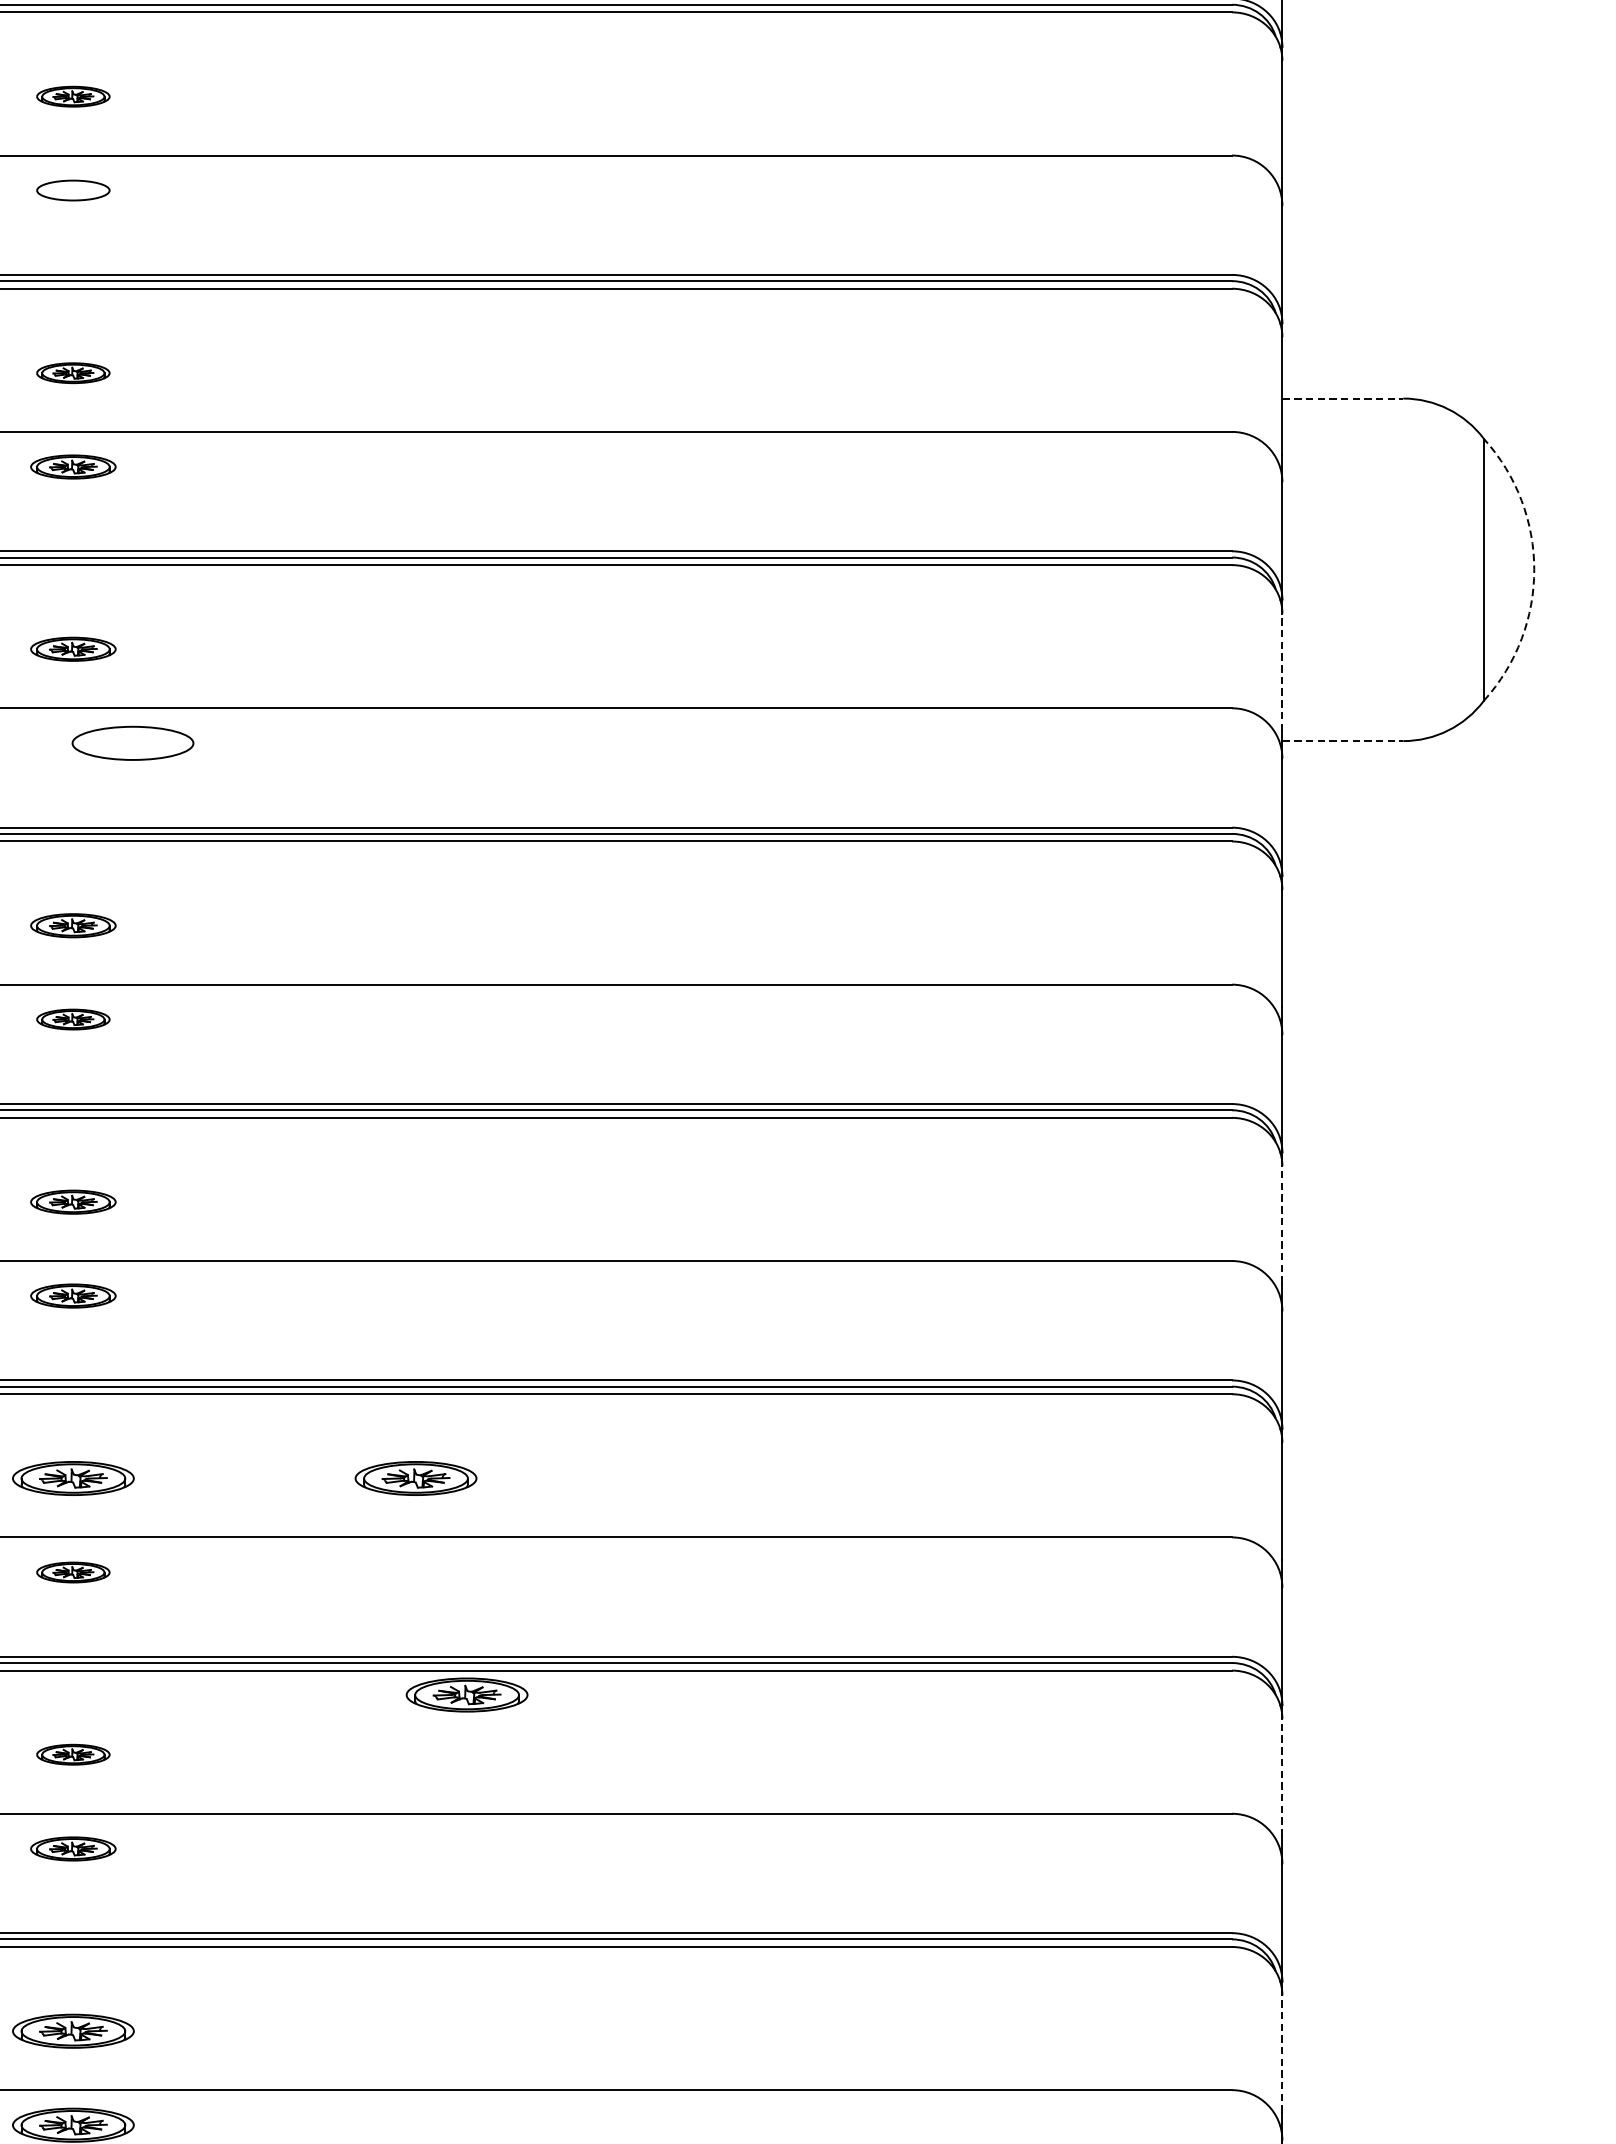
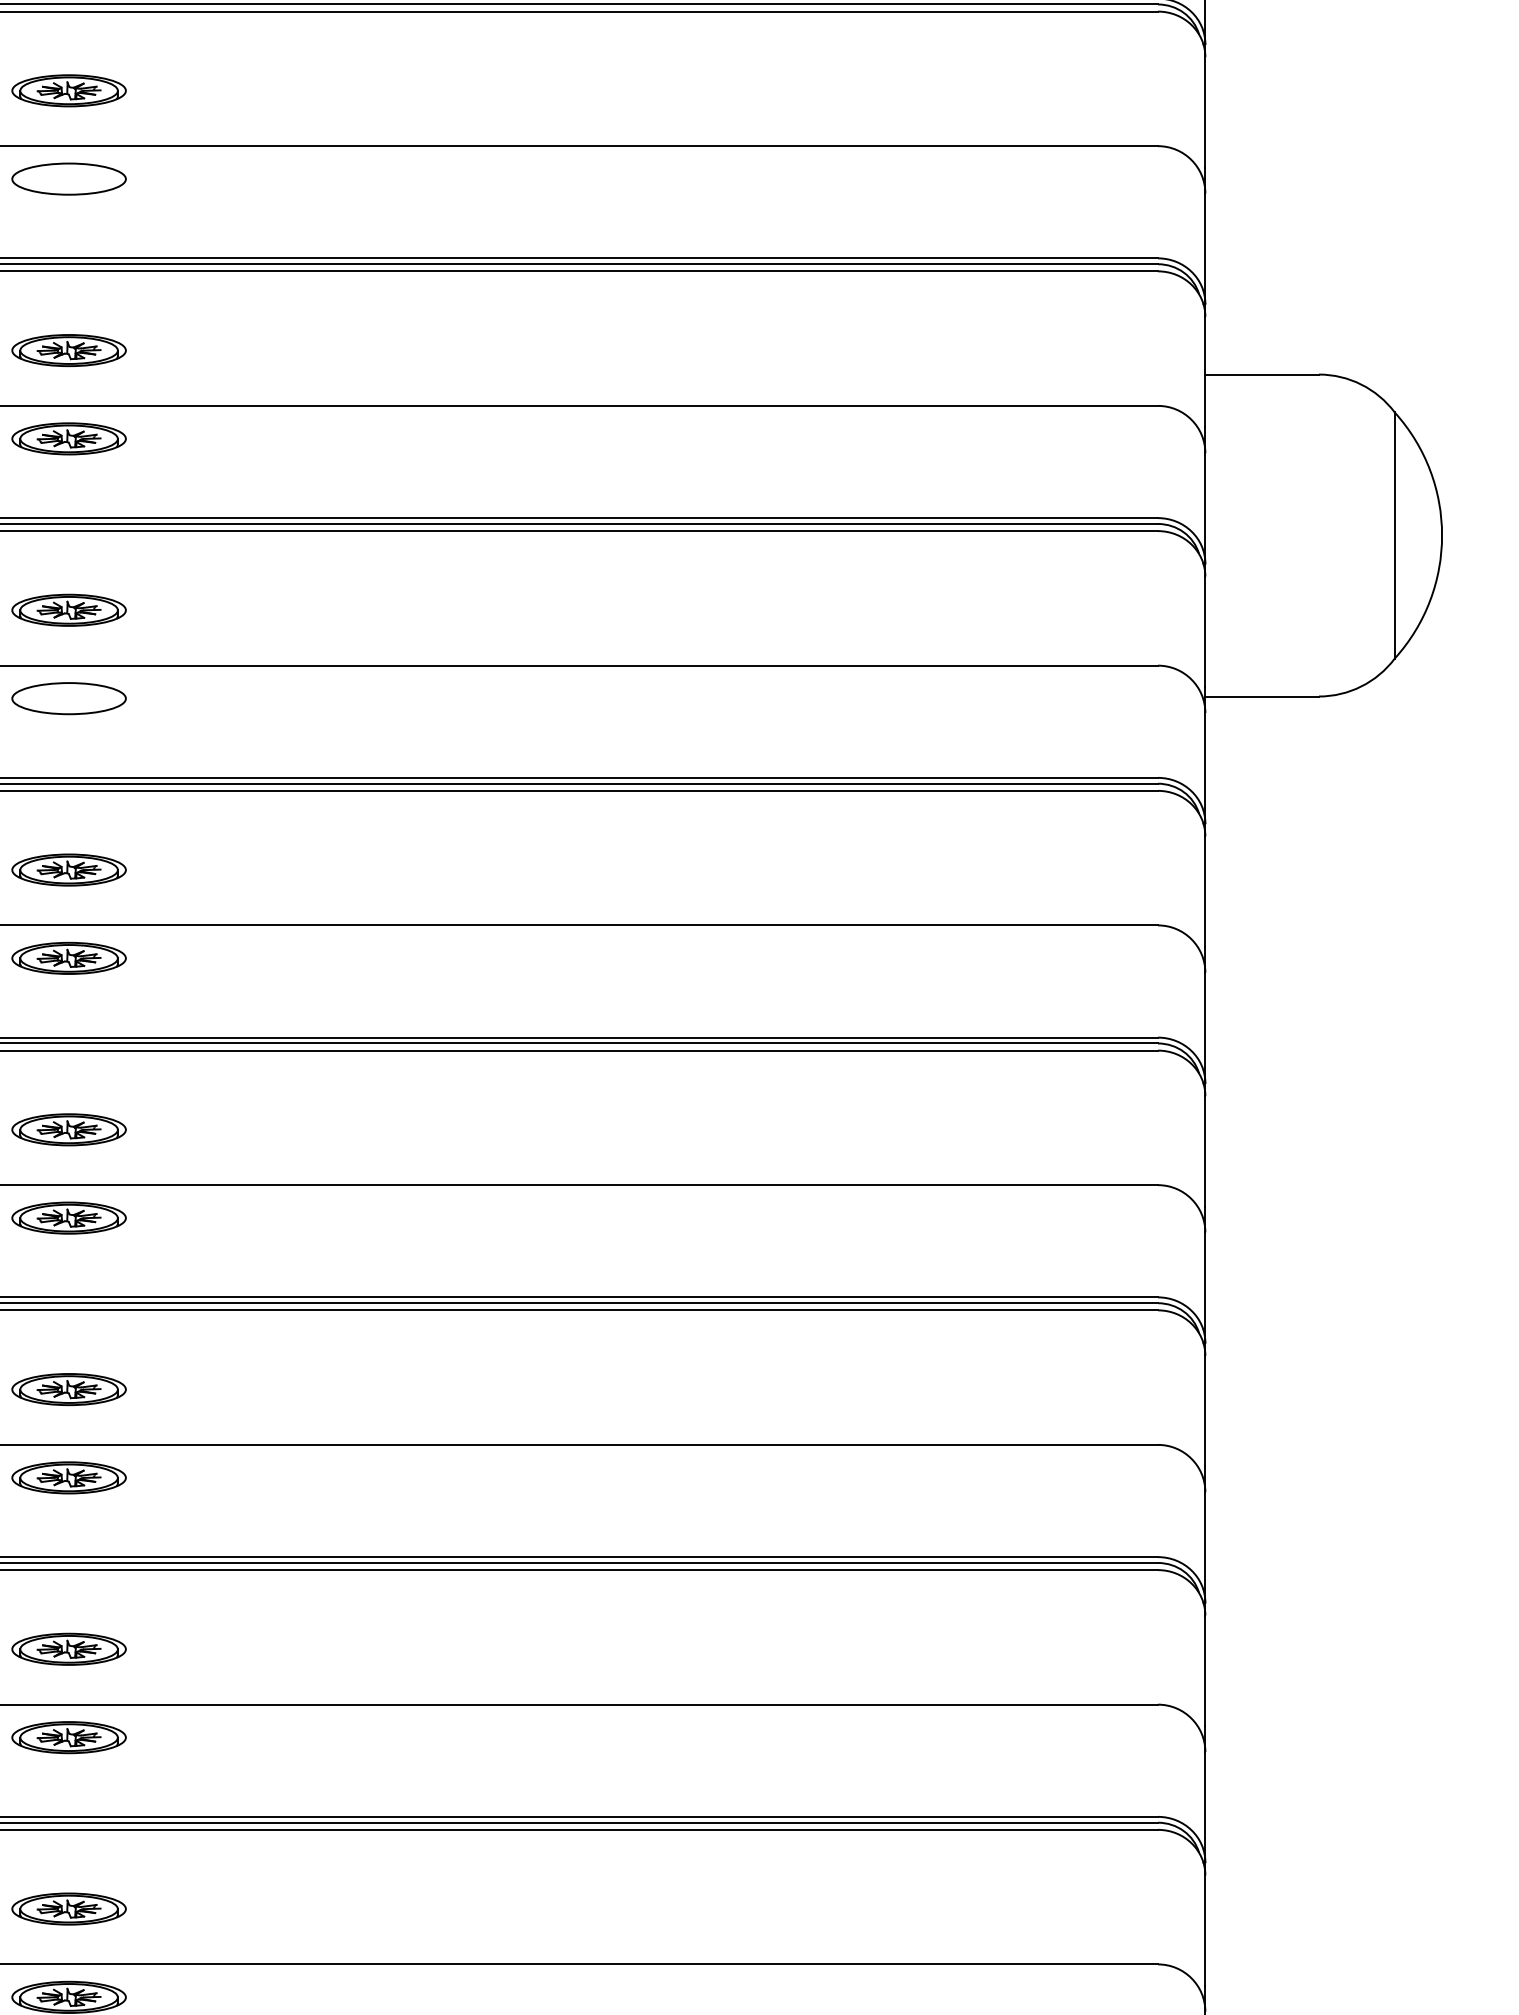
part: (72, 96) -> (68, 90), size x1.67
part: (72, 189) -> (68, 178), size x1.67
part: (72, 372) -> (68, 350), size x1.67
line: (1343, 398) -> (1262, 374), dashed -> solid
part: (72, 466) -> (68, 438), size x1.43
arc: (1534, 569) -> (1442, 535), dashed -> solid
part: (72, 648) -> (68, 609), size x1.43
line: (1282, 671) -> (1205, 631), dashed -> solid
line: (1343, 741) -> (1262, 696), dashed -> solid
part: (132, 743) -> (68, 698), moved
part: (72, 925) -> (68, 869), size x1.43
part: (72, 1018) -> (68, 957), size x1.67
part: (72, 1201) -> (68, 1129), size x1.43
line: (1282, 1224) -> (1205, 1150), dashed -> solid
part: (72, 1295) -> (68, 1217), size x1.43
part: (415, 1478) -> (390, 1389), removed
part: (72, 1572) -> (68, 1477), size x1.67
part: (466, 1694) -> (438, 1592), removed
part: (72, 1754) -> (68, 1648), size x1.67
line: (1282, 1777) -> (1205, 1670), dashed -> solid
part: (72, 1848) -> (68, 1737), size x1.43
line: (1282, 2054) -> (1205, 1930), dashed -> solid

